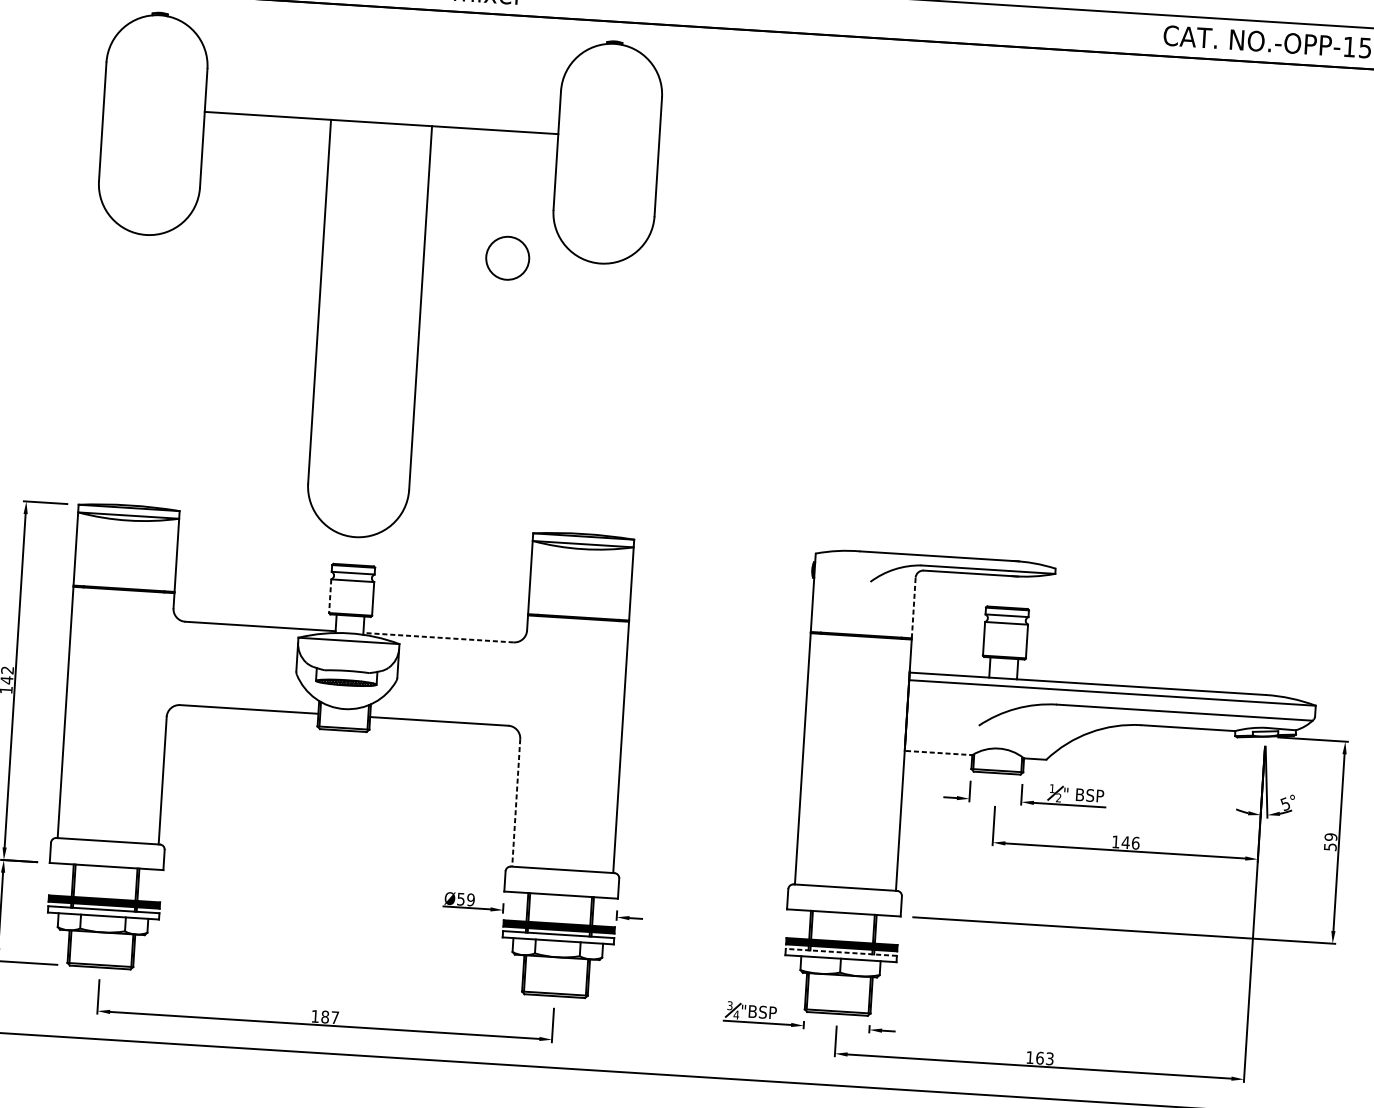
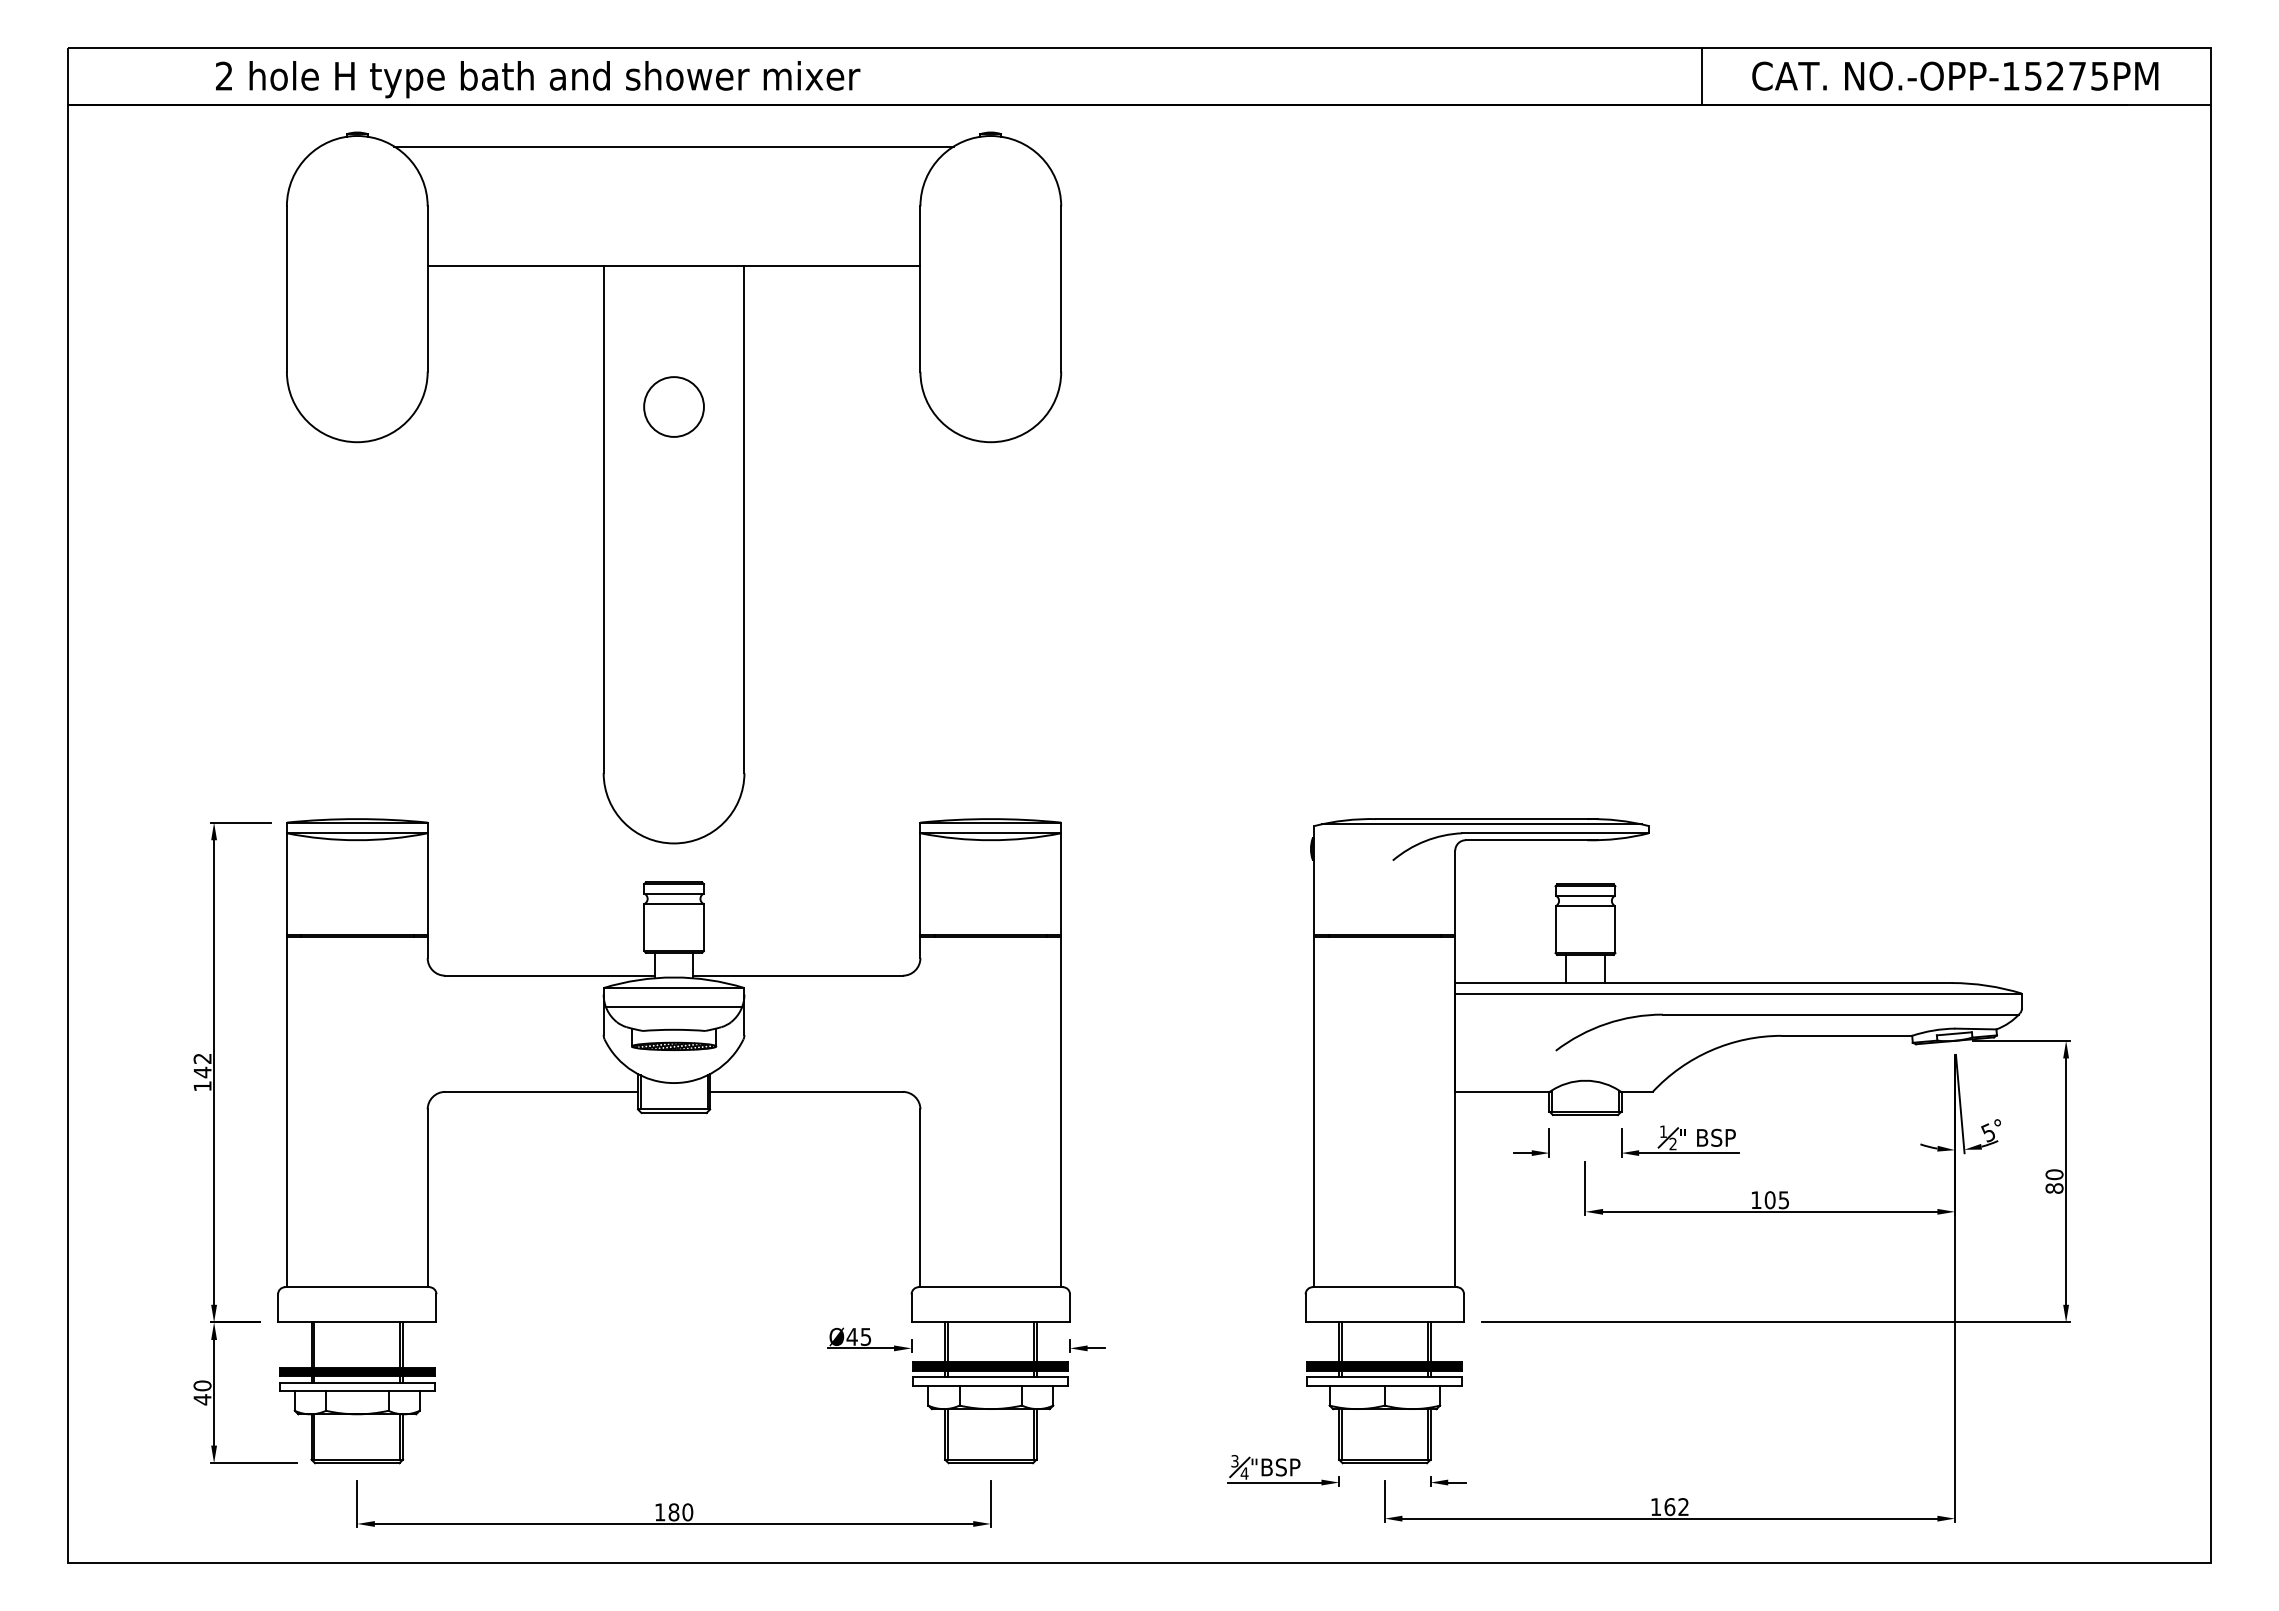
line: (1127, 33) -> (1701, 76), added
line: (386, 37) -> (673, 146), added
circle: (507, 257) -> (673, 406), moved
line: (935, 560) -> (1481, 824), added
line: (330, 596) -> (644, 928), dashed -> solid
line: (913, 607) -> (1455, 892), dashed -> solid
line: (438, 637) -> (798, 975), dashed -> solid
line: (347, 654) -> (673, 1007), added
line: (939, 753) -> (1503, 1092), dashed -> solid
line: (516, 803) -> (920, 1198), dashed -> solid
text: (1330, 842) -> (2054, 1181), 59 -> 80
text: (1130, 843) -> (1776, 1200), 146 -> 105
text: (465, 899) -> (858, 1336), Ø59 -> Ø45
line: (841, 952) -> (1384, 1377), dashed -> solid
text: (334, 1017) -> (687, 1512), 187 -> 180
text: (1049, 1059) -> (1683, 1507), 163 -> 162

